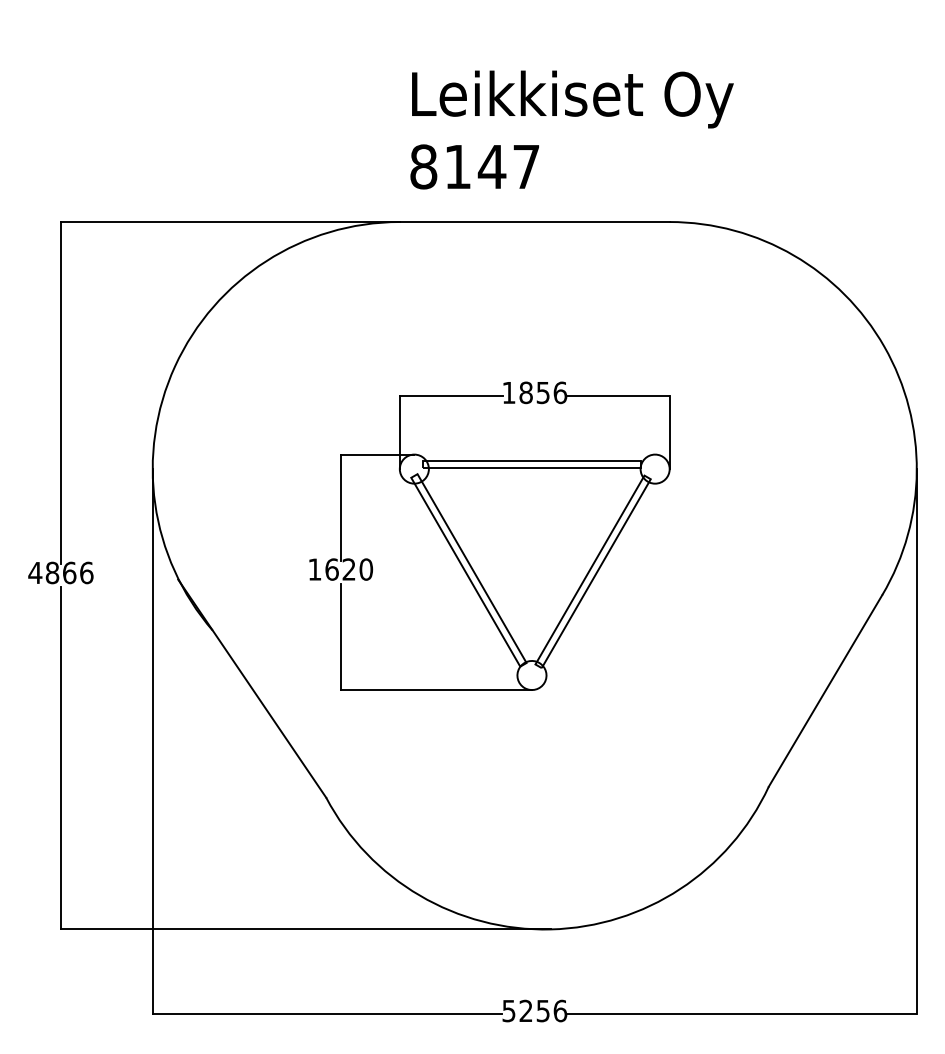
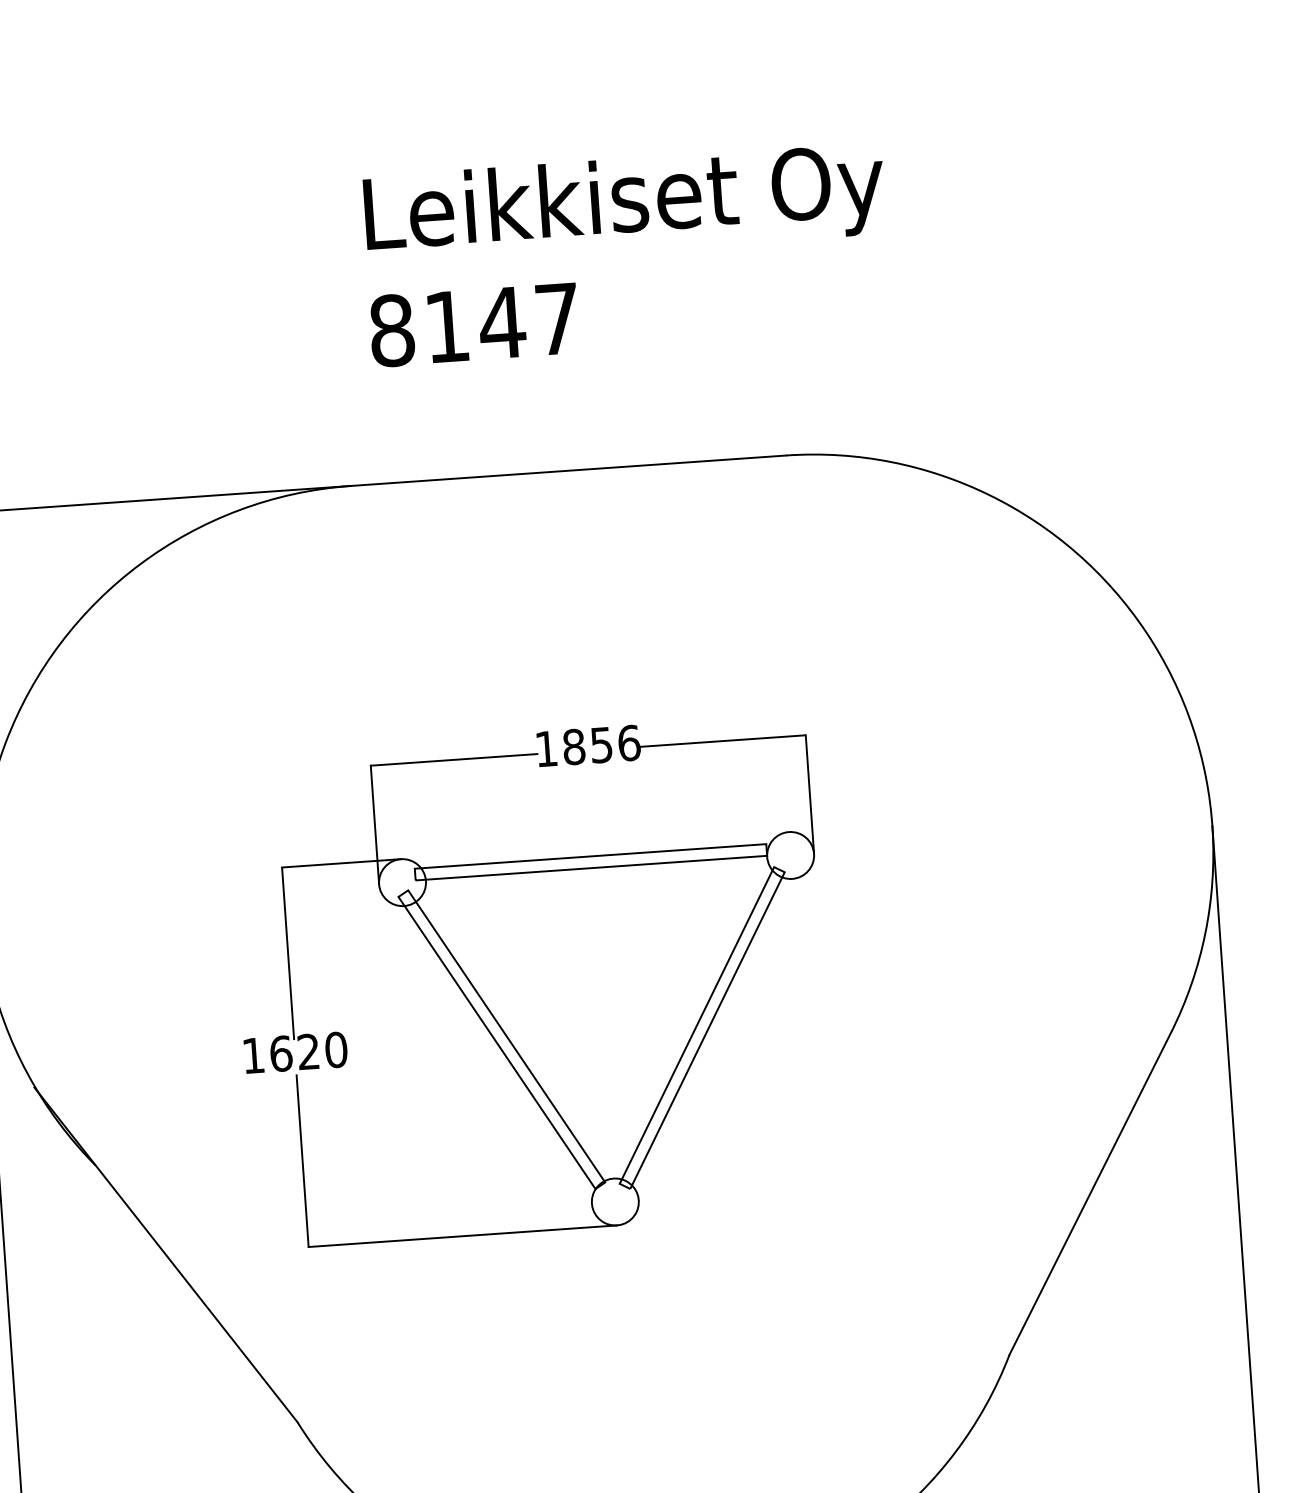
text: (571, 129) -> (626, 253), moved

